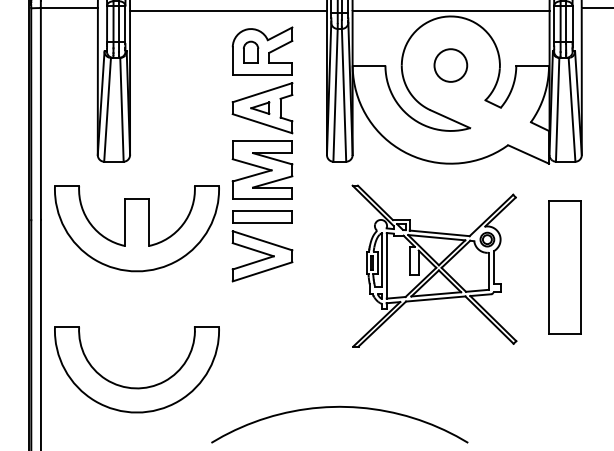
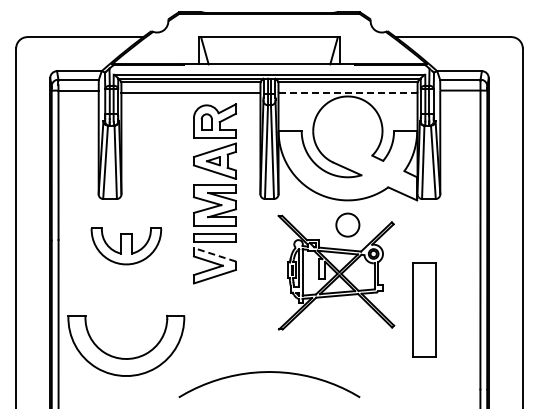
line: (451, 10) -> (348, 92), solid -> dashed
circle: (450, 64) -> (347, 224), moved
part: (137, 229) -> (126, 246), size x0.6
line: (261, 240) -> (214, 254), solid -> dashed
part: (565, 265) -> (424, 309), moved

